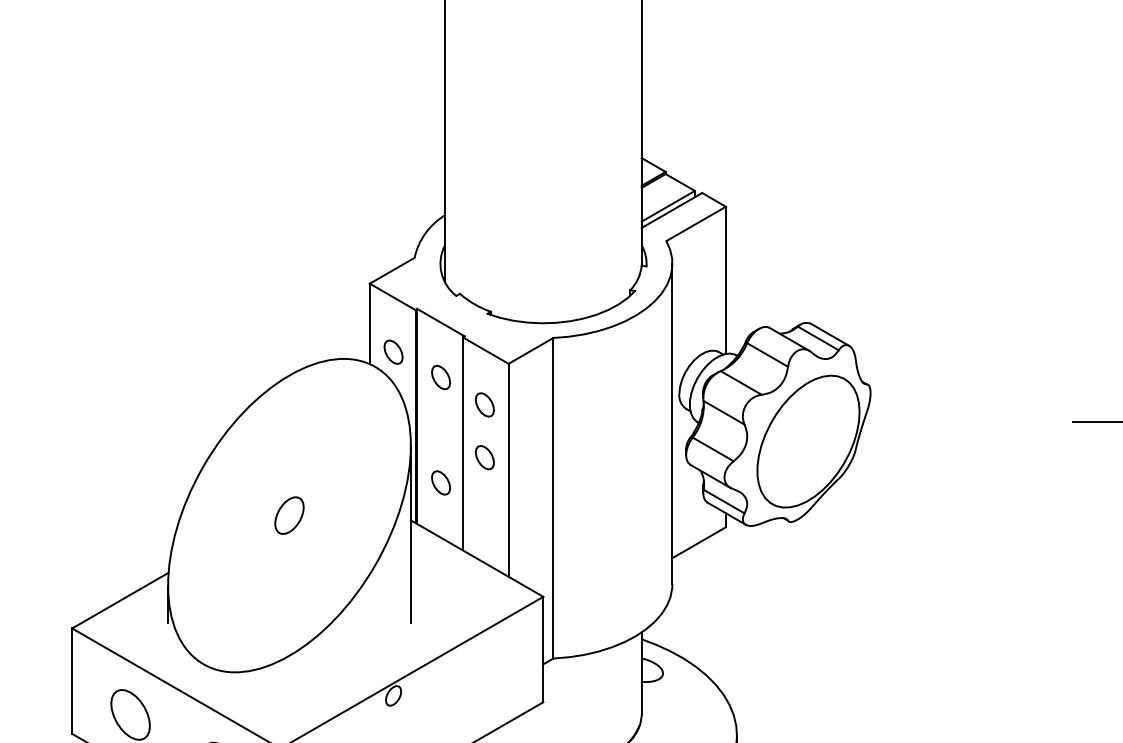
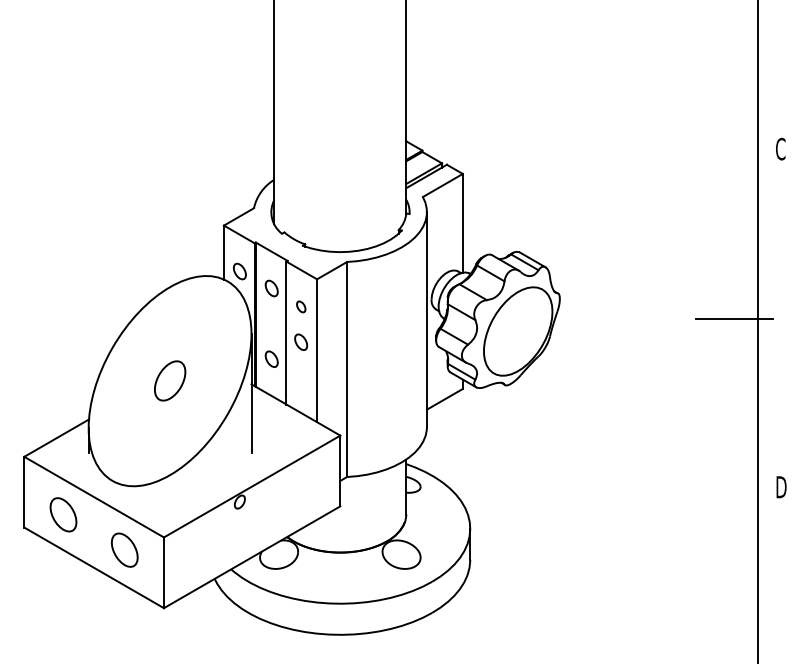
part: (485, 404) -> (301, 306), size x0.7
part: (288, 516) -> (169, 381), size x1.6

